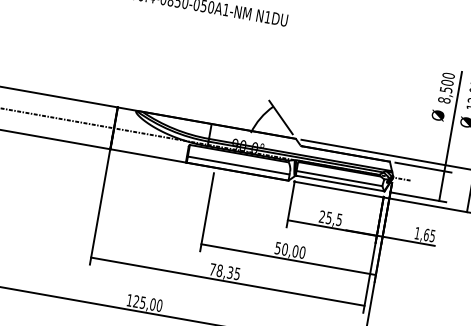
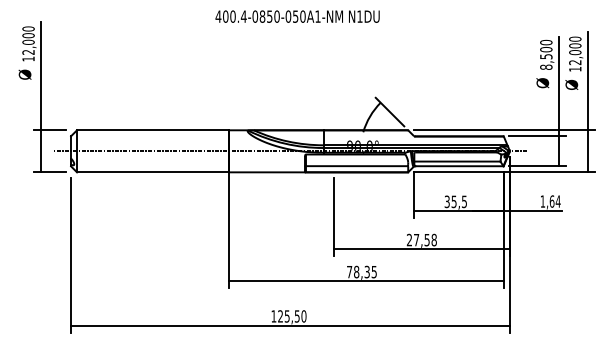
text: (321, 217) -> (446, 202), 25,5 -> 35,5
text: (431, 235) -> (557, 201), 1,65 -> 1,64
text: (290, 249) -> (421, 239), 50,00 -> 27,58
text: (152, 304) -> (296, 316), 125,00 -> 125,50

